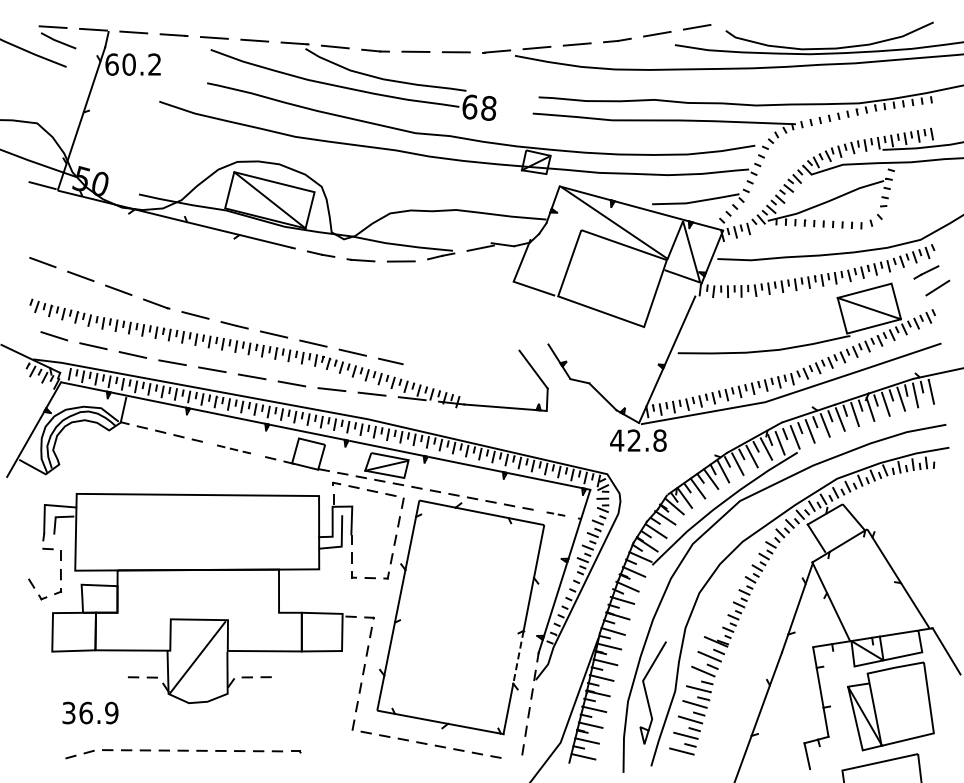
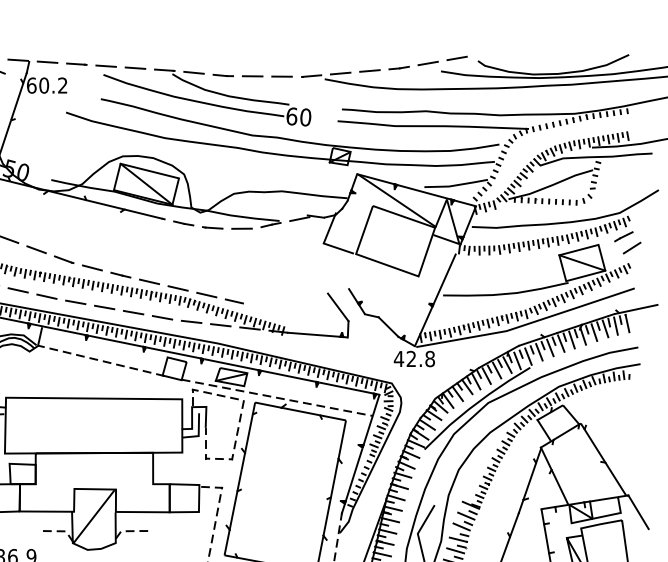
text: (488, 108) -> (305, 117), 68 -> 60
part: (233, 449) -> (120, 365), size x1.43
part: (555, 513) -> (354, 412), size x1.67
line: (518, 658) -> (327, 517), dashed -> solid

